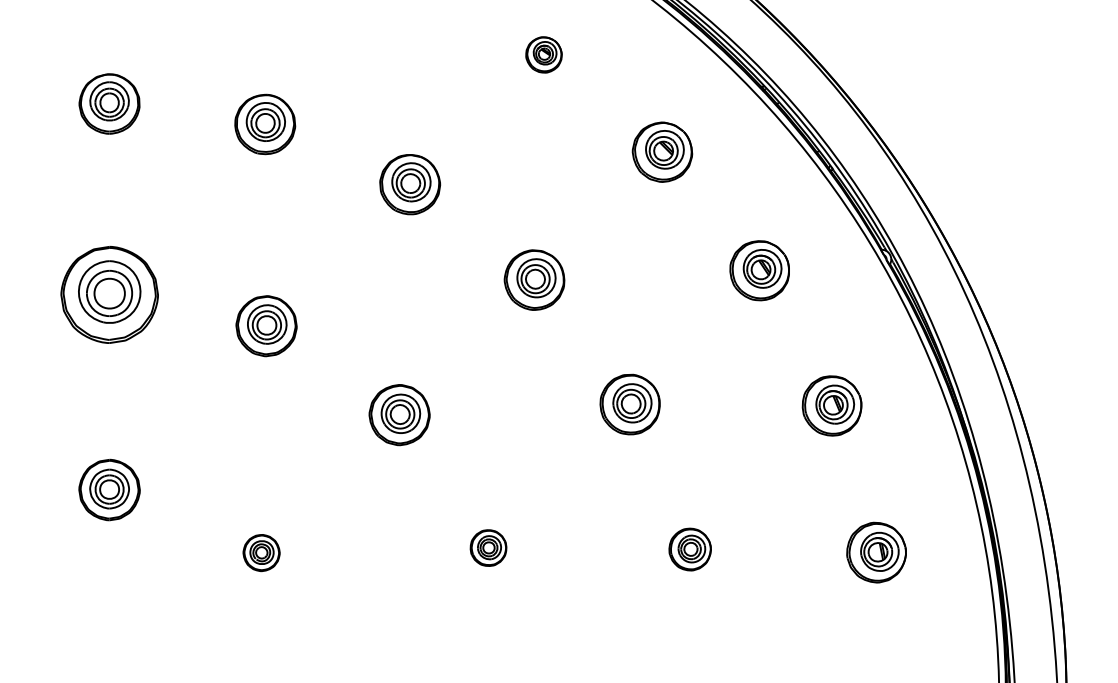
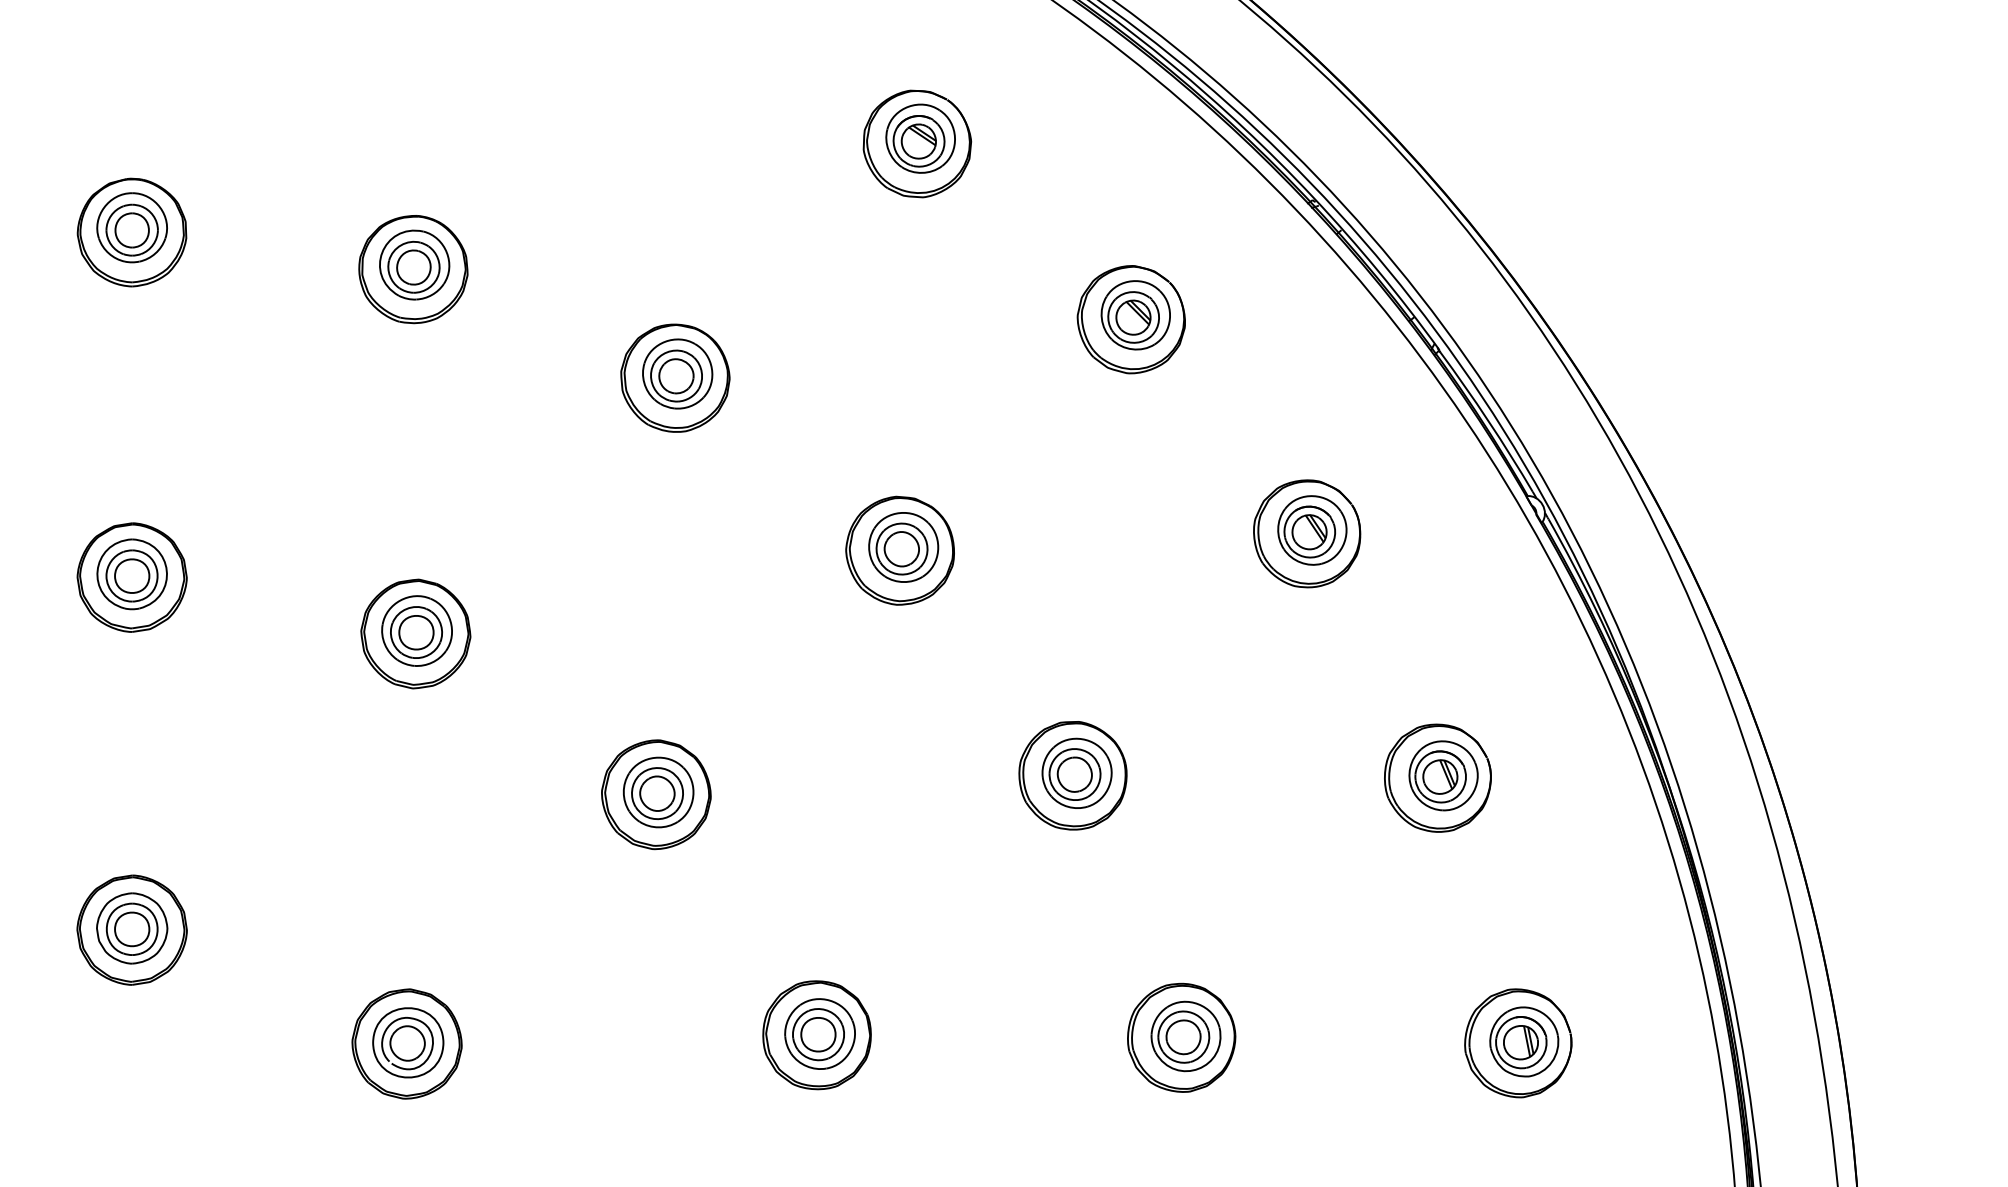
part: (543, 54) -> (916, 143), size x1.67
part: (109, 294) -> (131, 576), size x0.62
part: (488, 547) -> (816, 1034), size x1.67
part: (689, 549) -> (1180, 1037), size x1.43
part: (261, 552) -> (406, 1043), size x1.67

